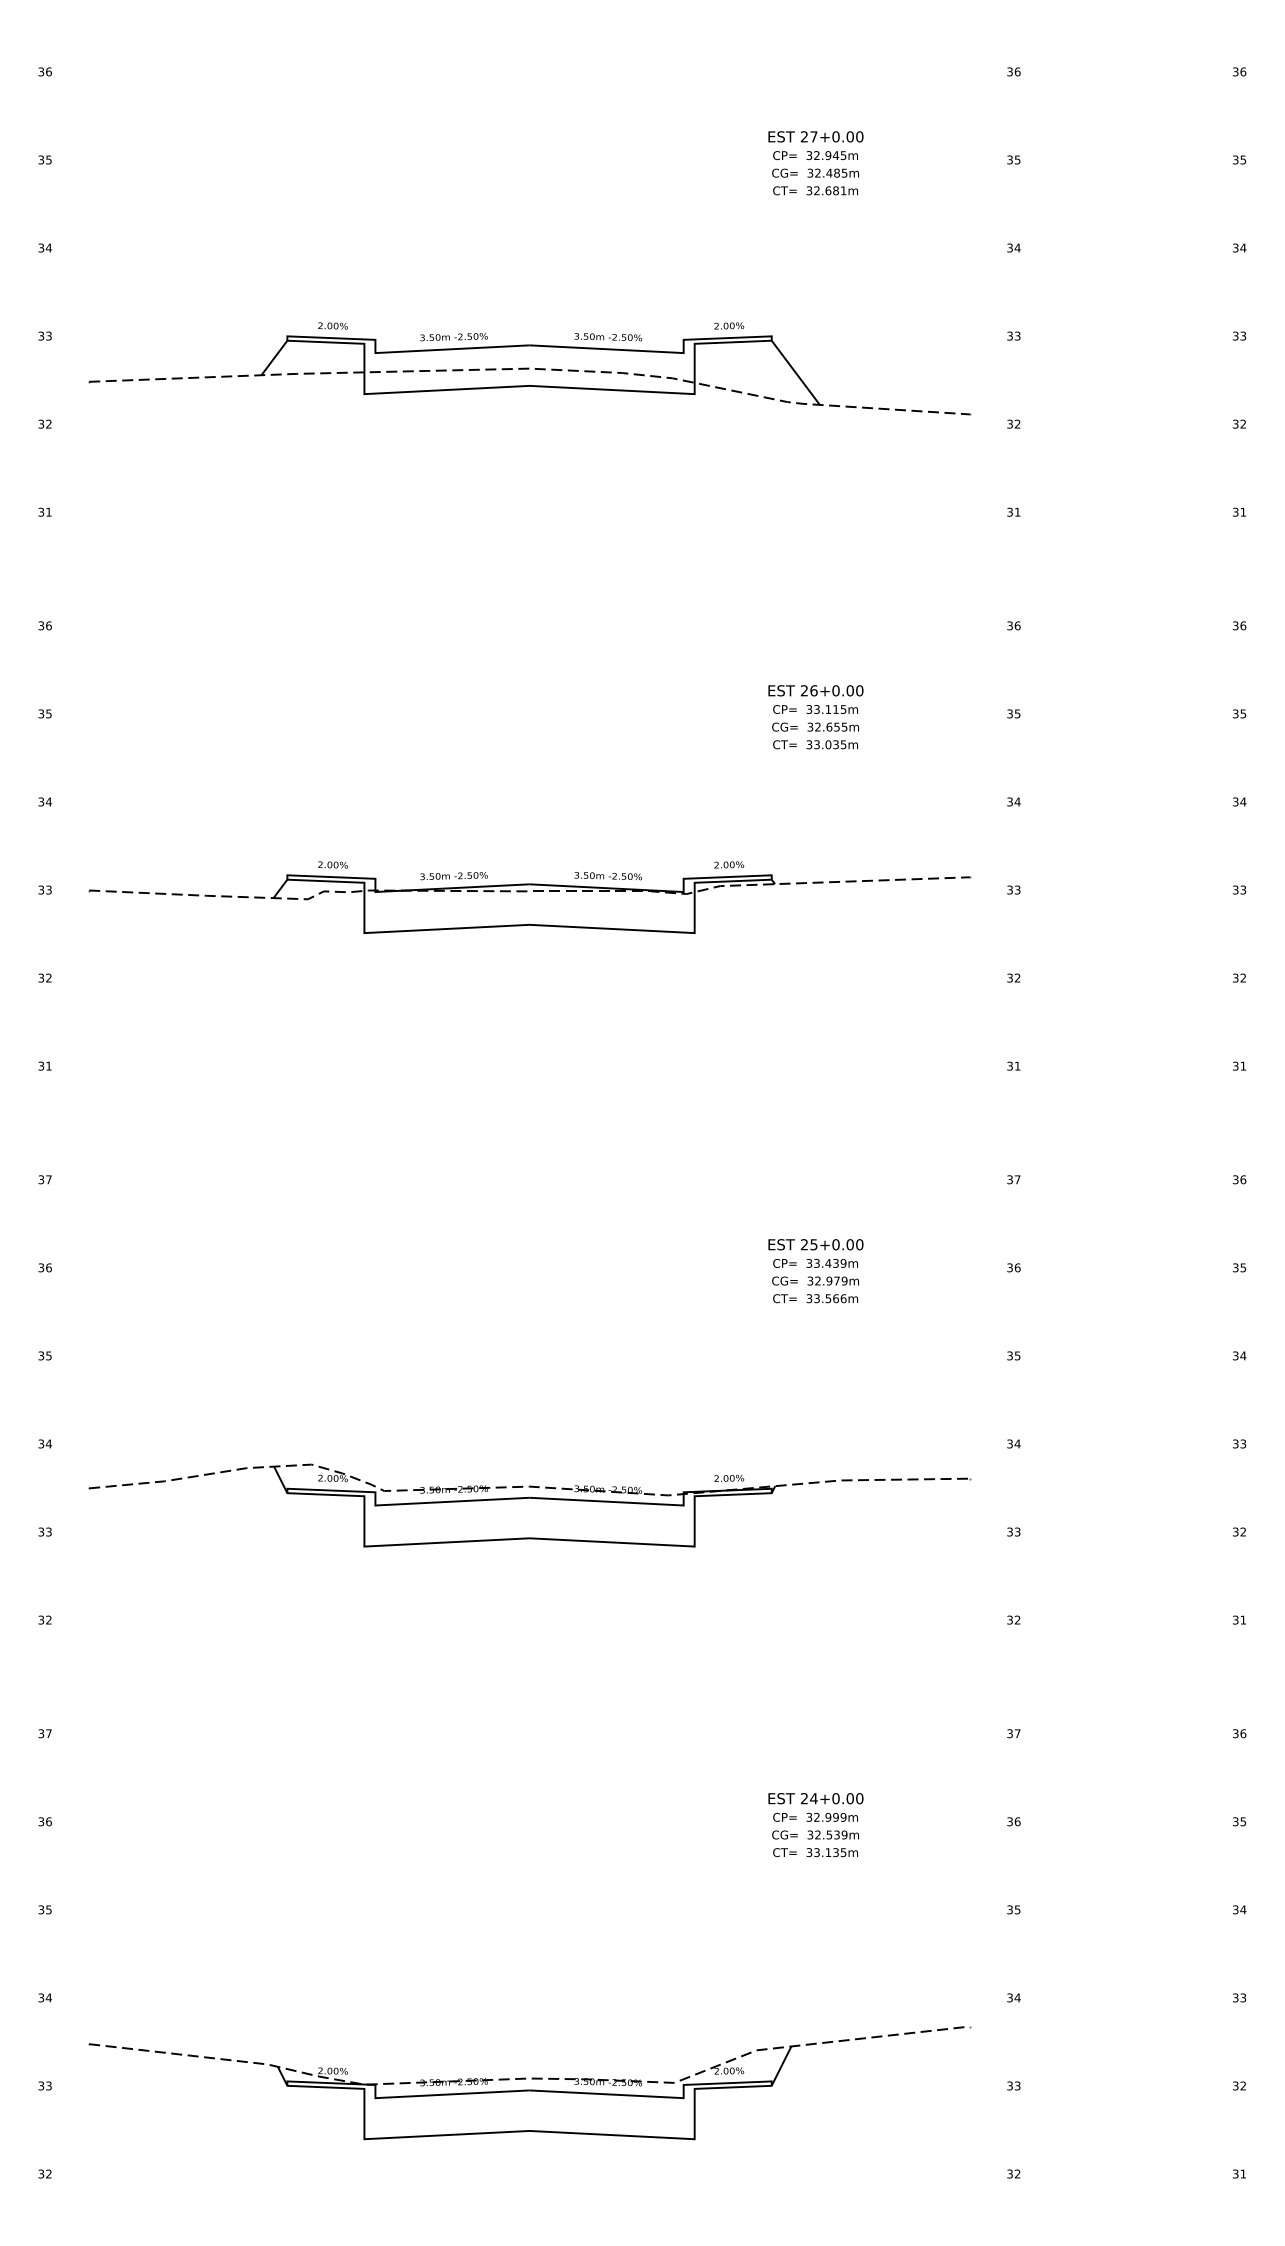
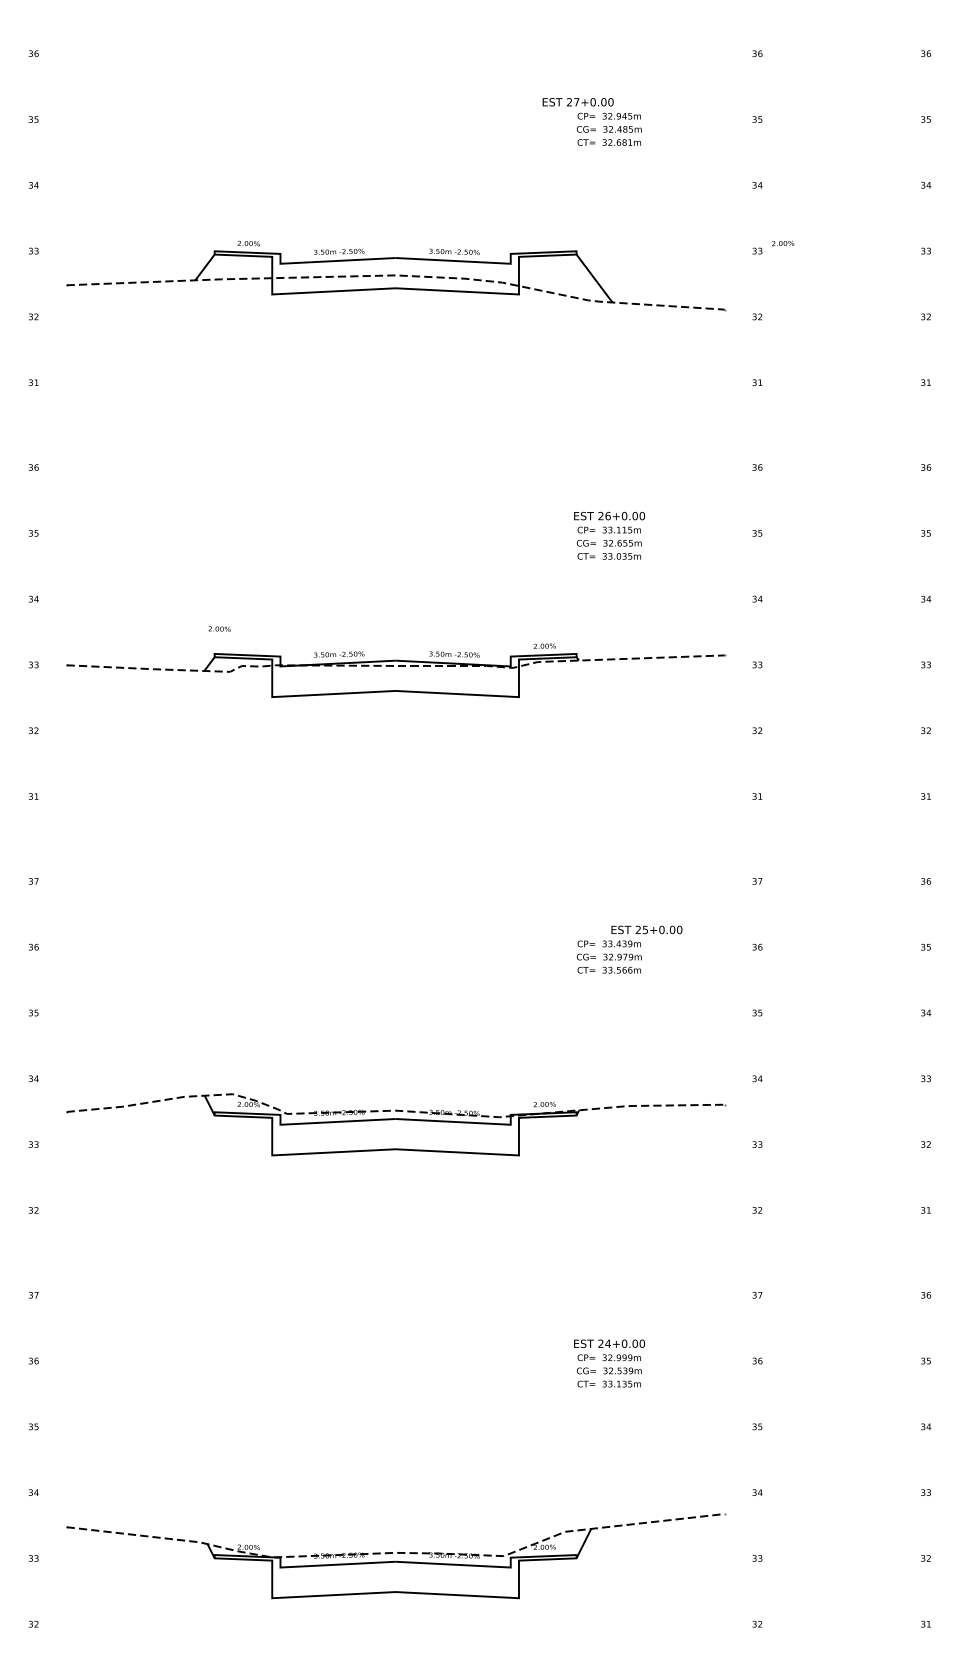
text: (815, 136) -> (577, 101), moved
text: (729, 325) -> (783, 243), moved
text: (332, 864) -> (219, 628), moved
text: (815, 1244) -> (646, 929), moved

